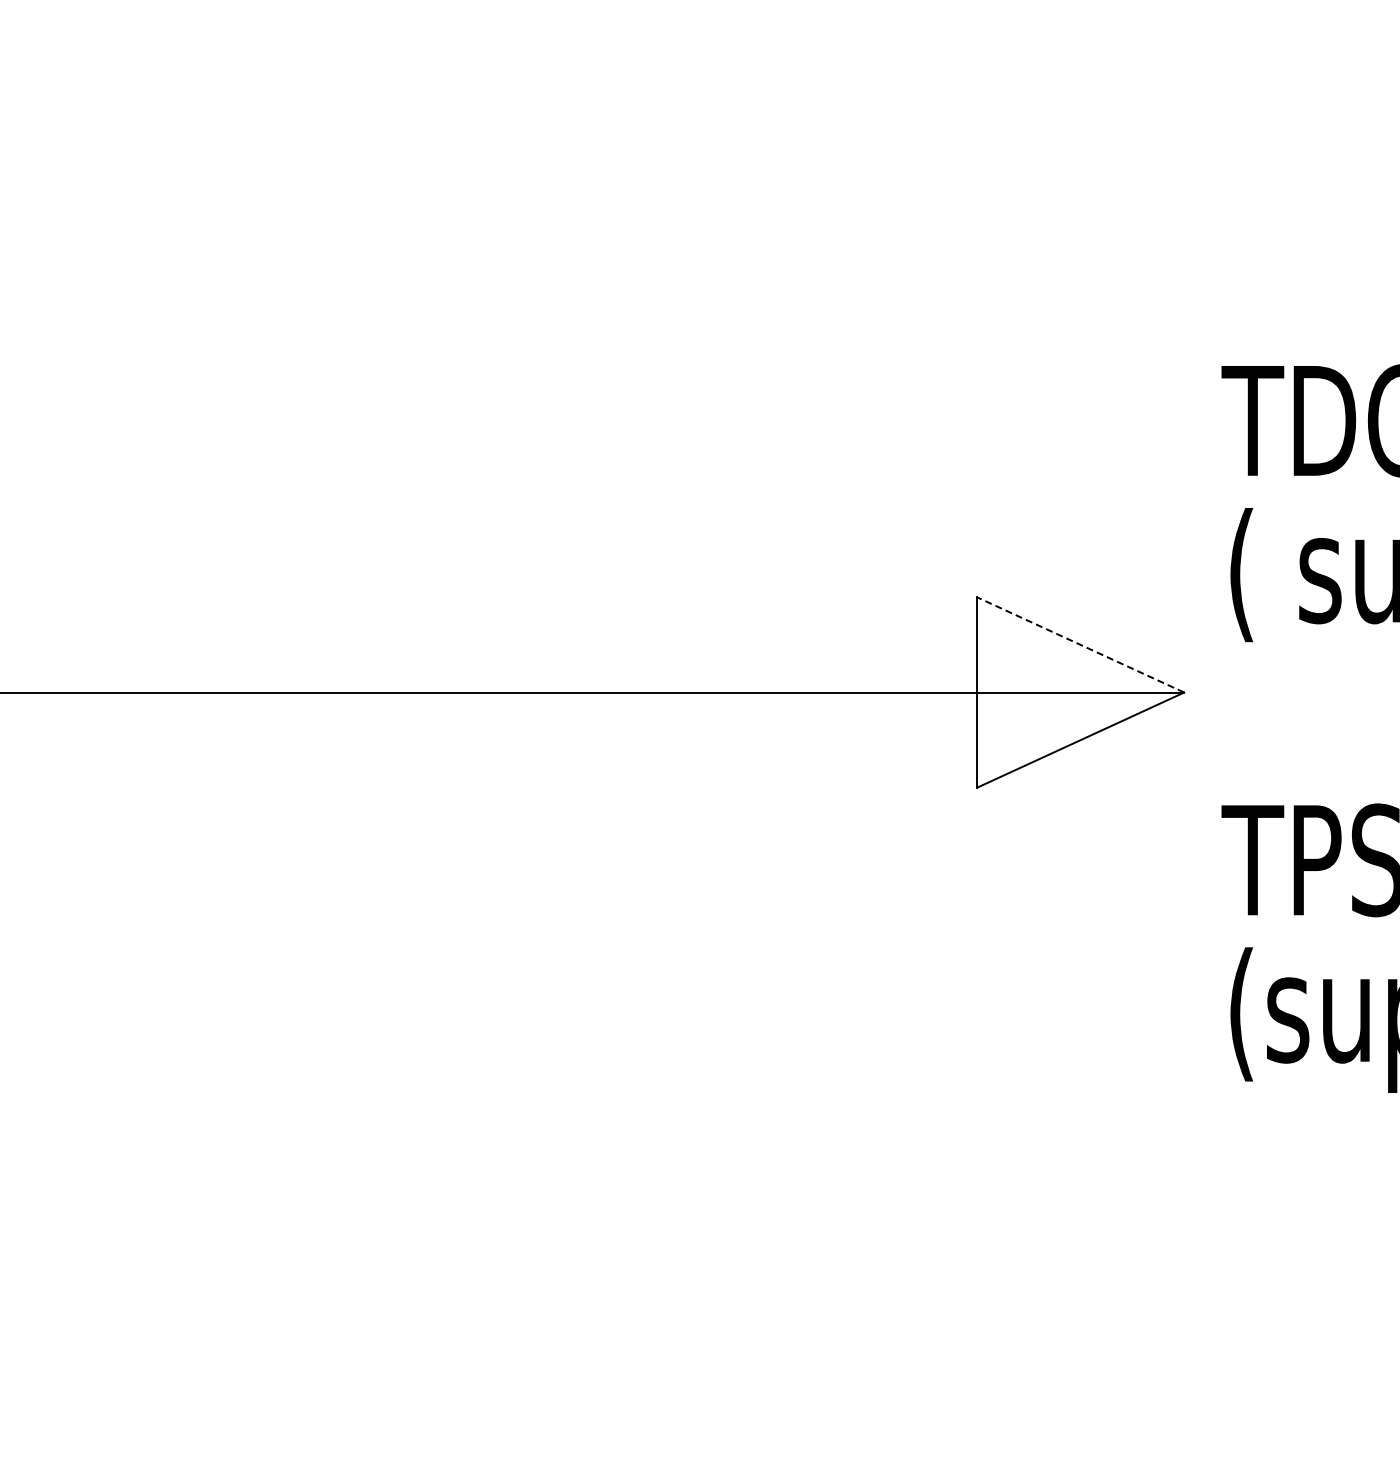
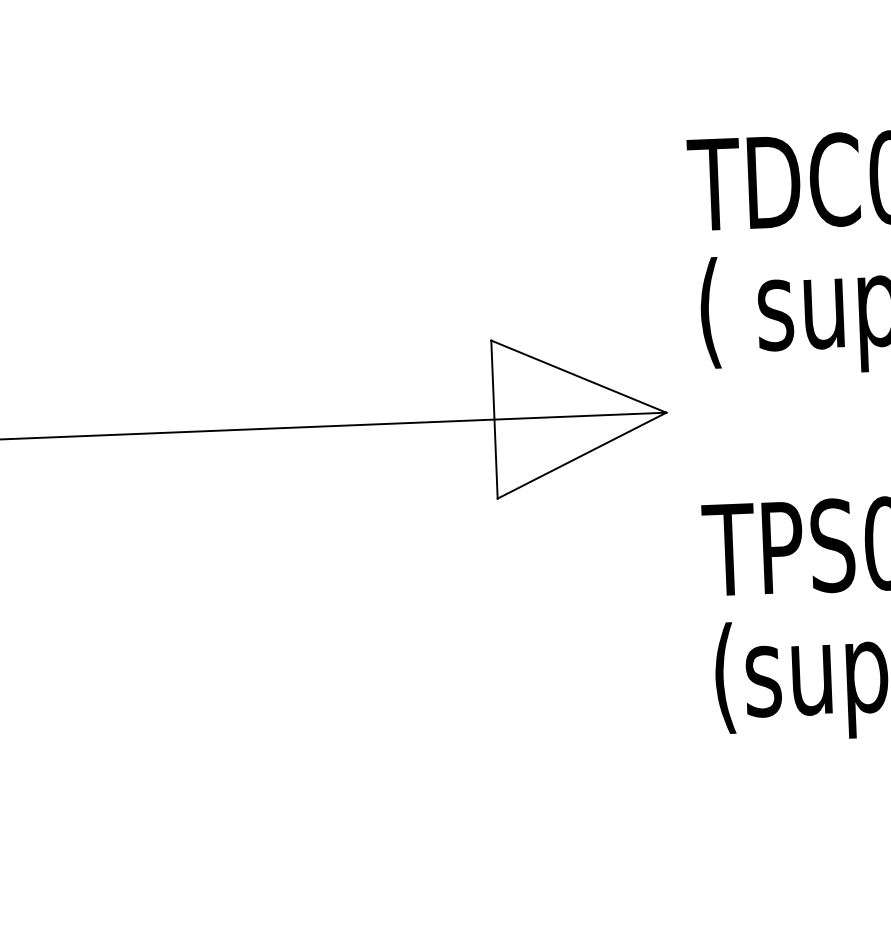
line: (1080, 644) -> (578, 376), dashed -> solid

